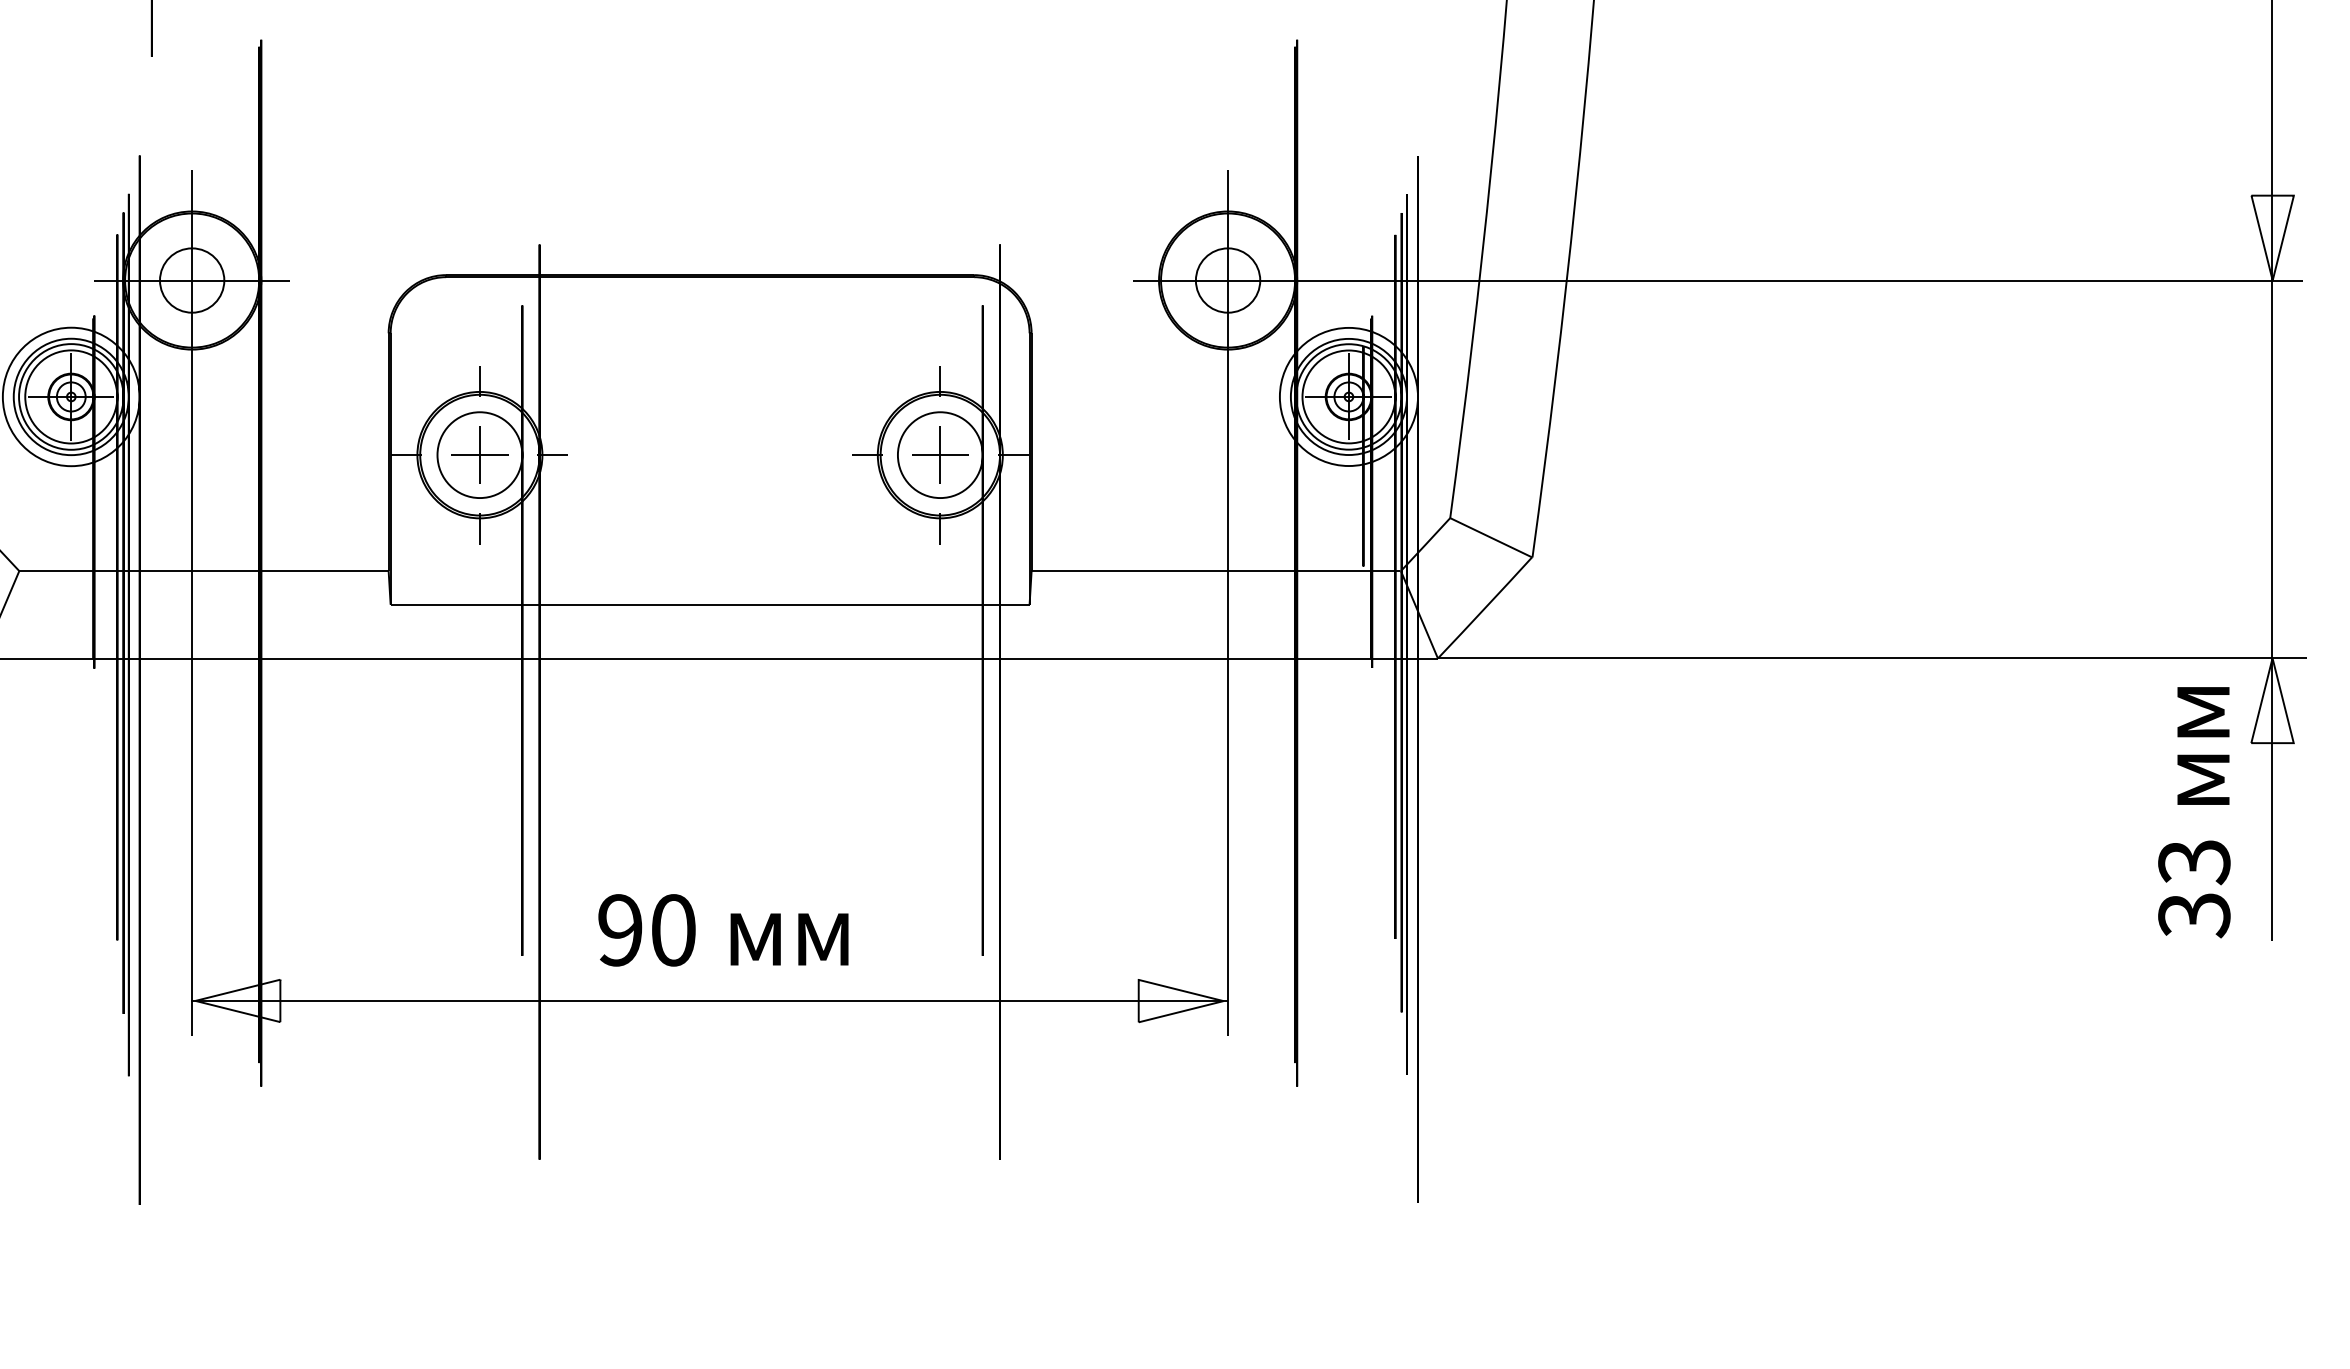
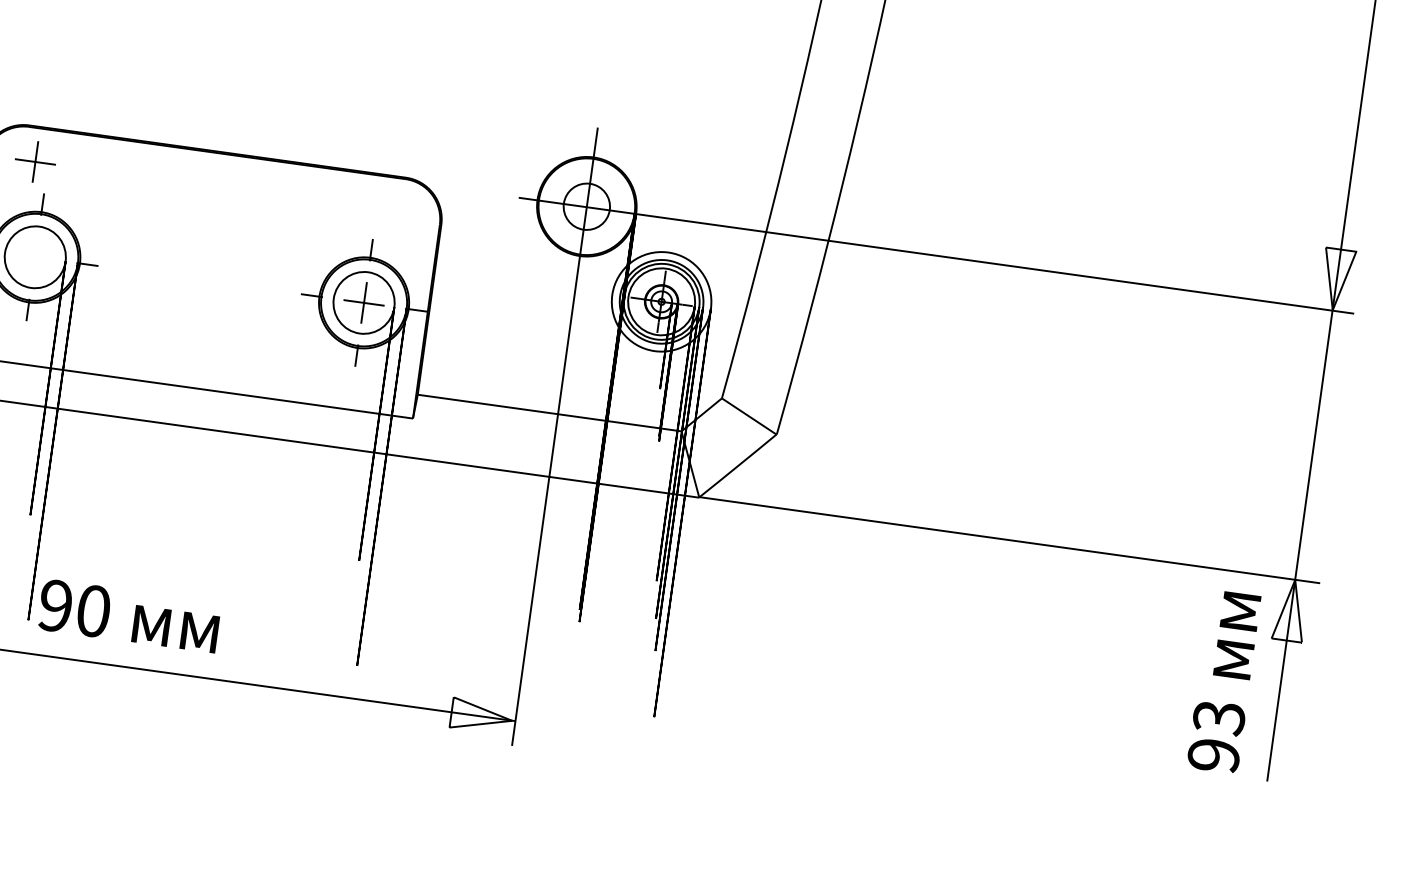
part: (479, 454) -> (35, 161), moved
text: (2194, 915) -> (1214, 755), 33 -> 93
text: (723, 930) -> (129, 616), moved

